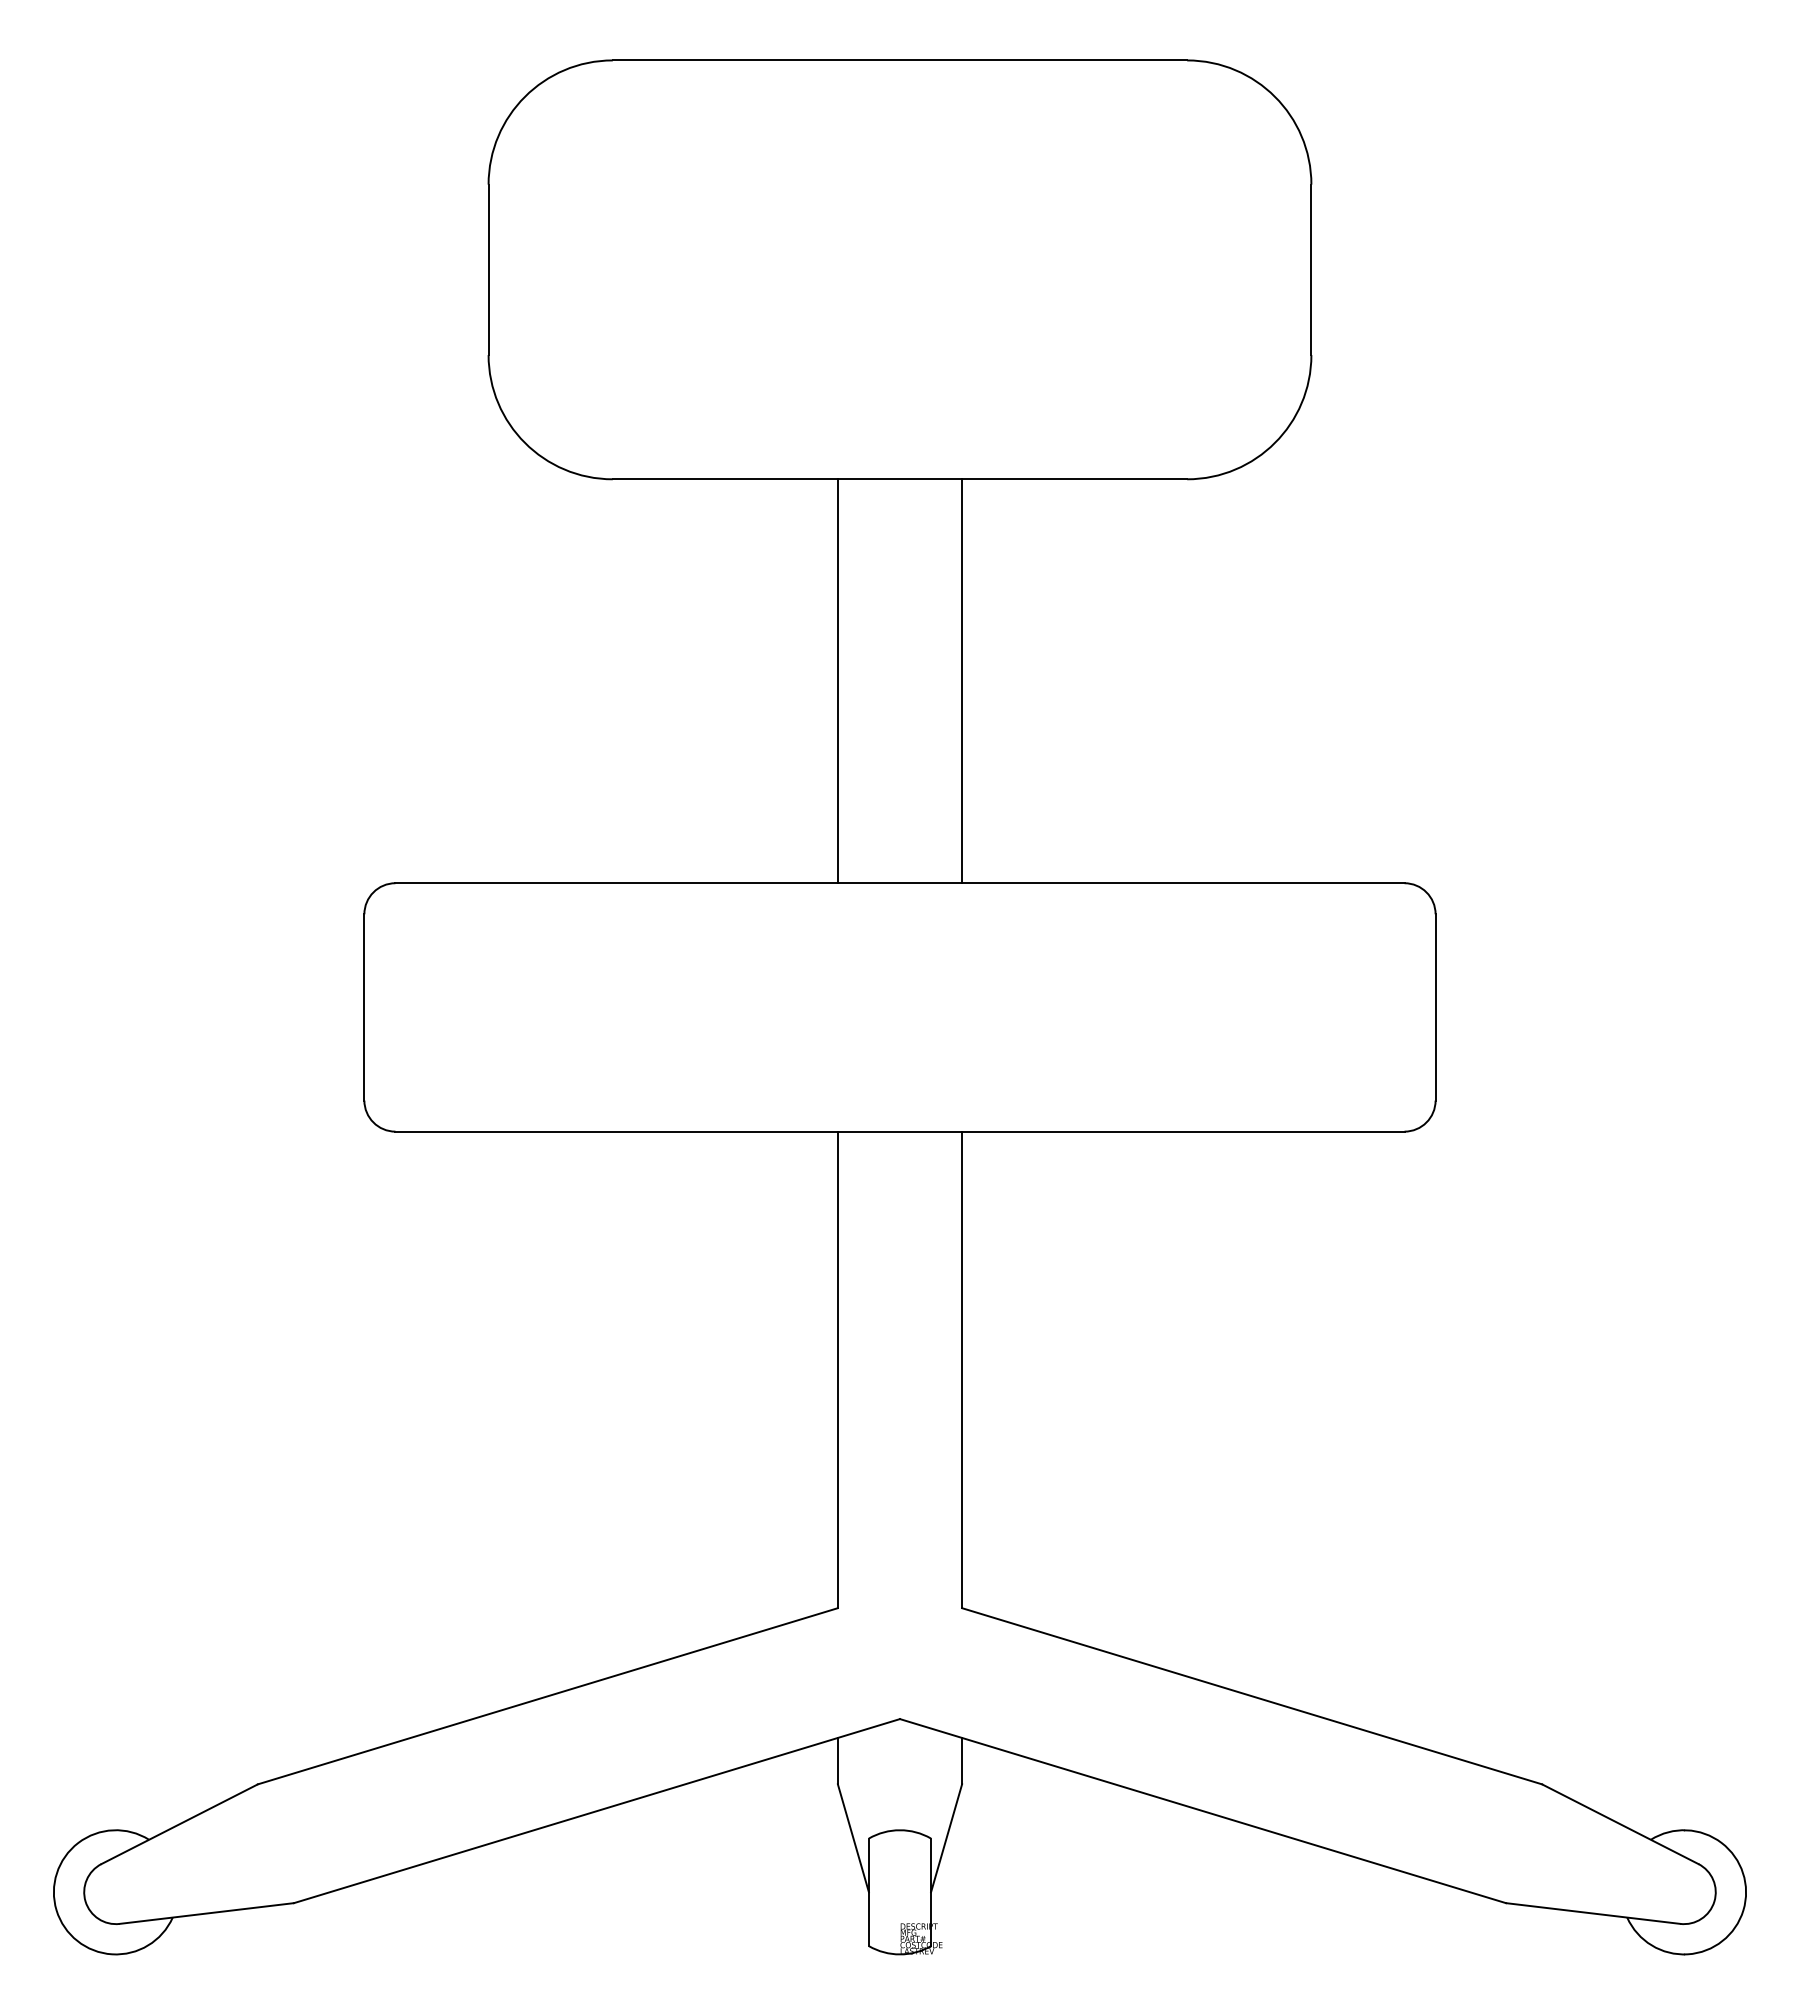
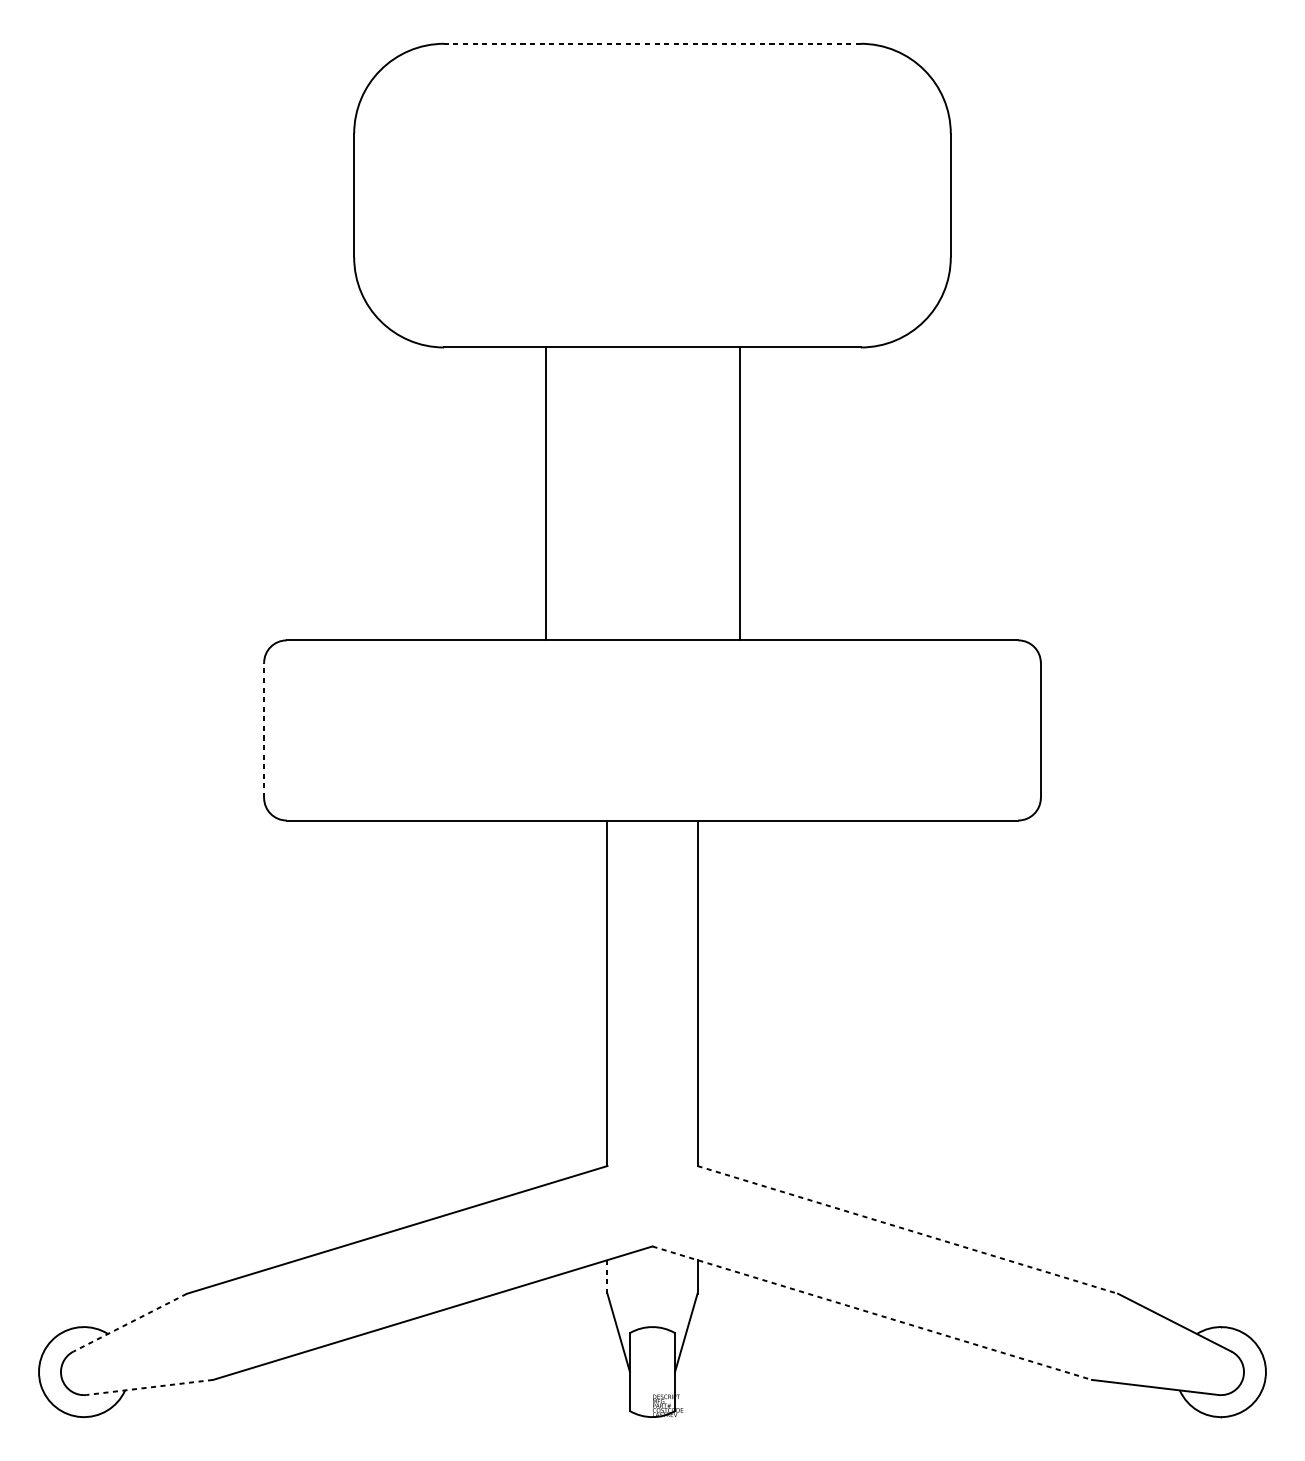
line: (899, 60) -> (652, 43), solid -> dashed
line: (837, 681) -> (545, 494), moved
line: (962, 681) -> (739, 494), moved
line: (364, 1006) -> (264, 729), solid -> dashed
line: (1252, 1696) -> (908, 1230), solid -> dashed
line: (837, 1761) -> (607, 1277), solid -> dashed
line: (1203, 1811) -> (872, 1313), solid -> dashed
line: (179, 1824) -> (130, 1322), solid -> dashed
line: (206, 1913) -> (149, 1387), solid -> dashed

